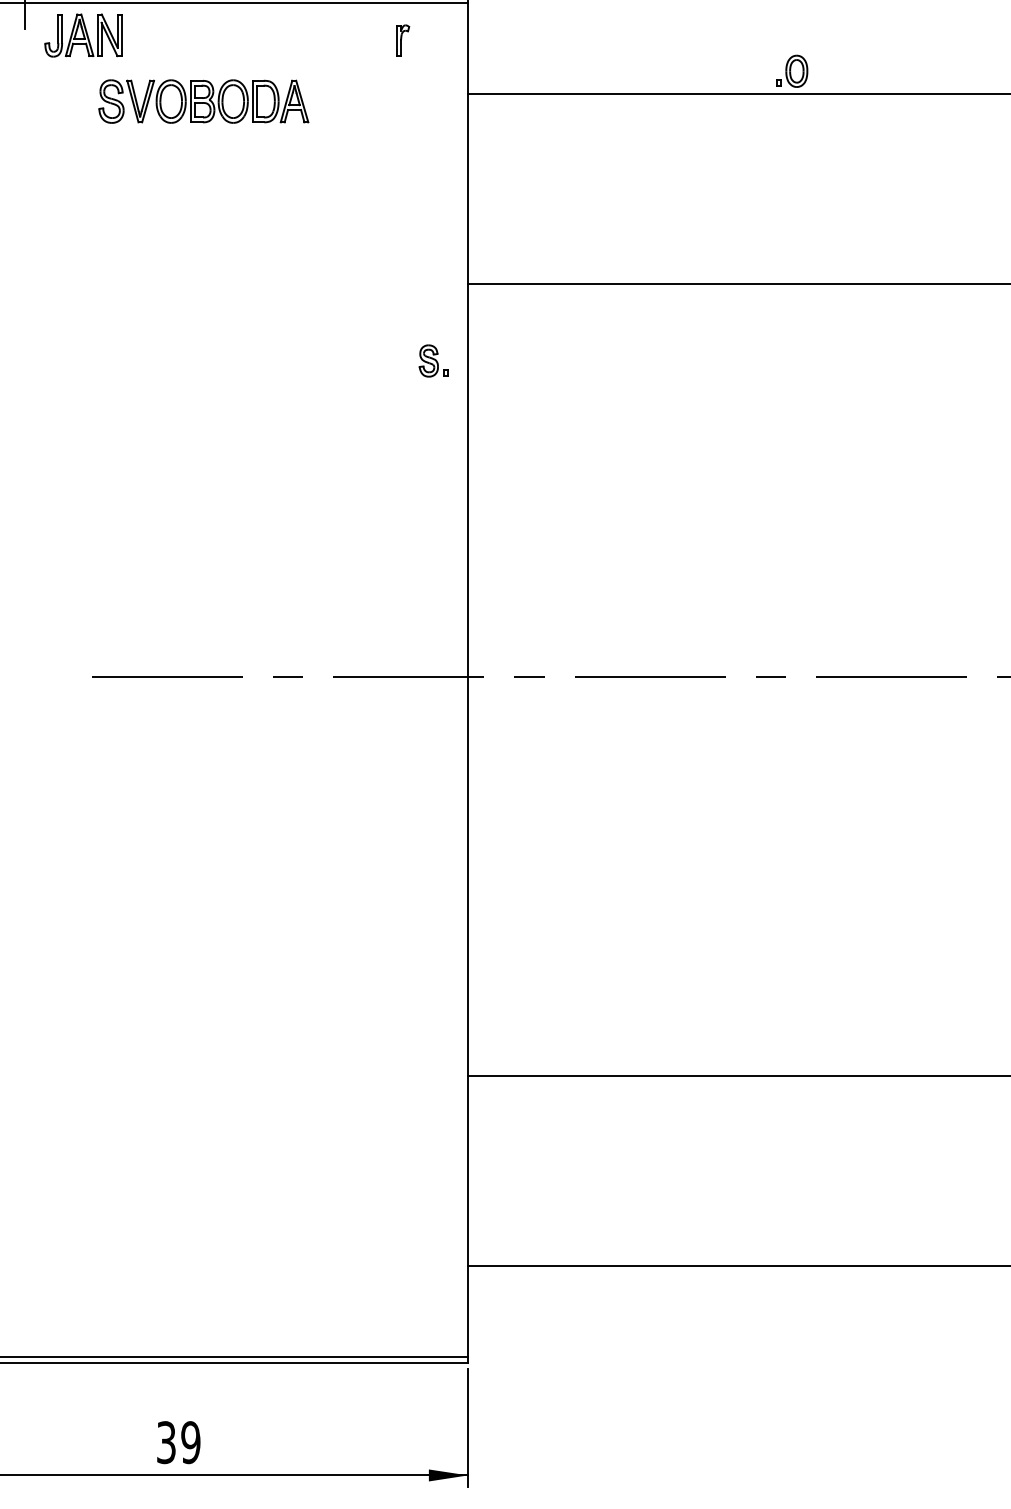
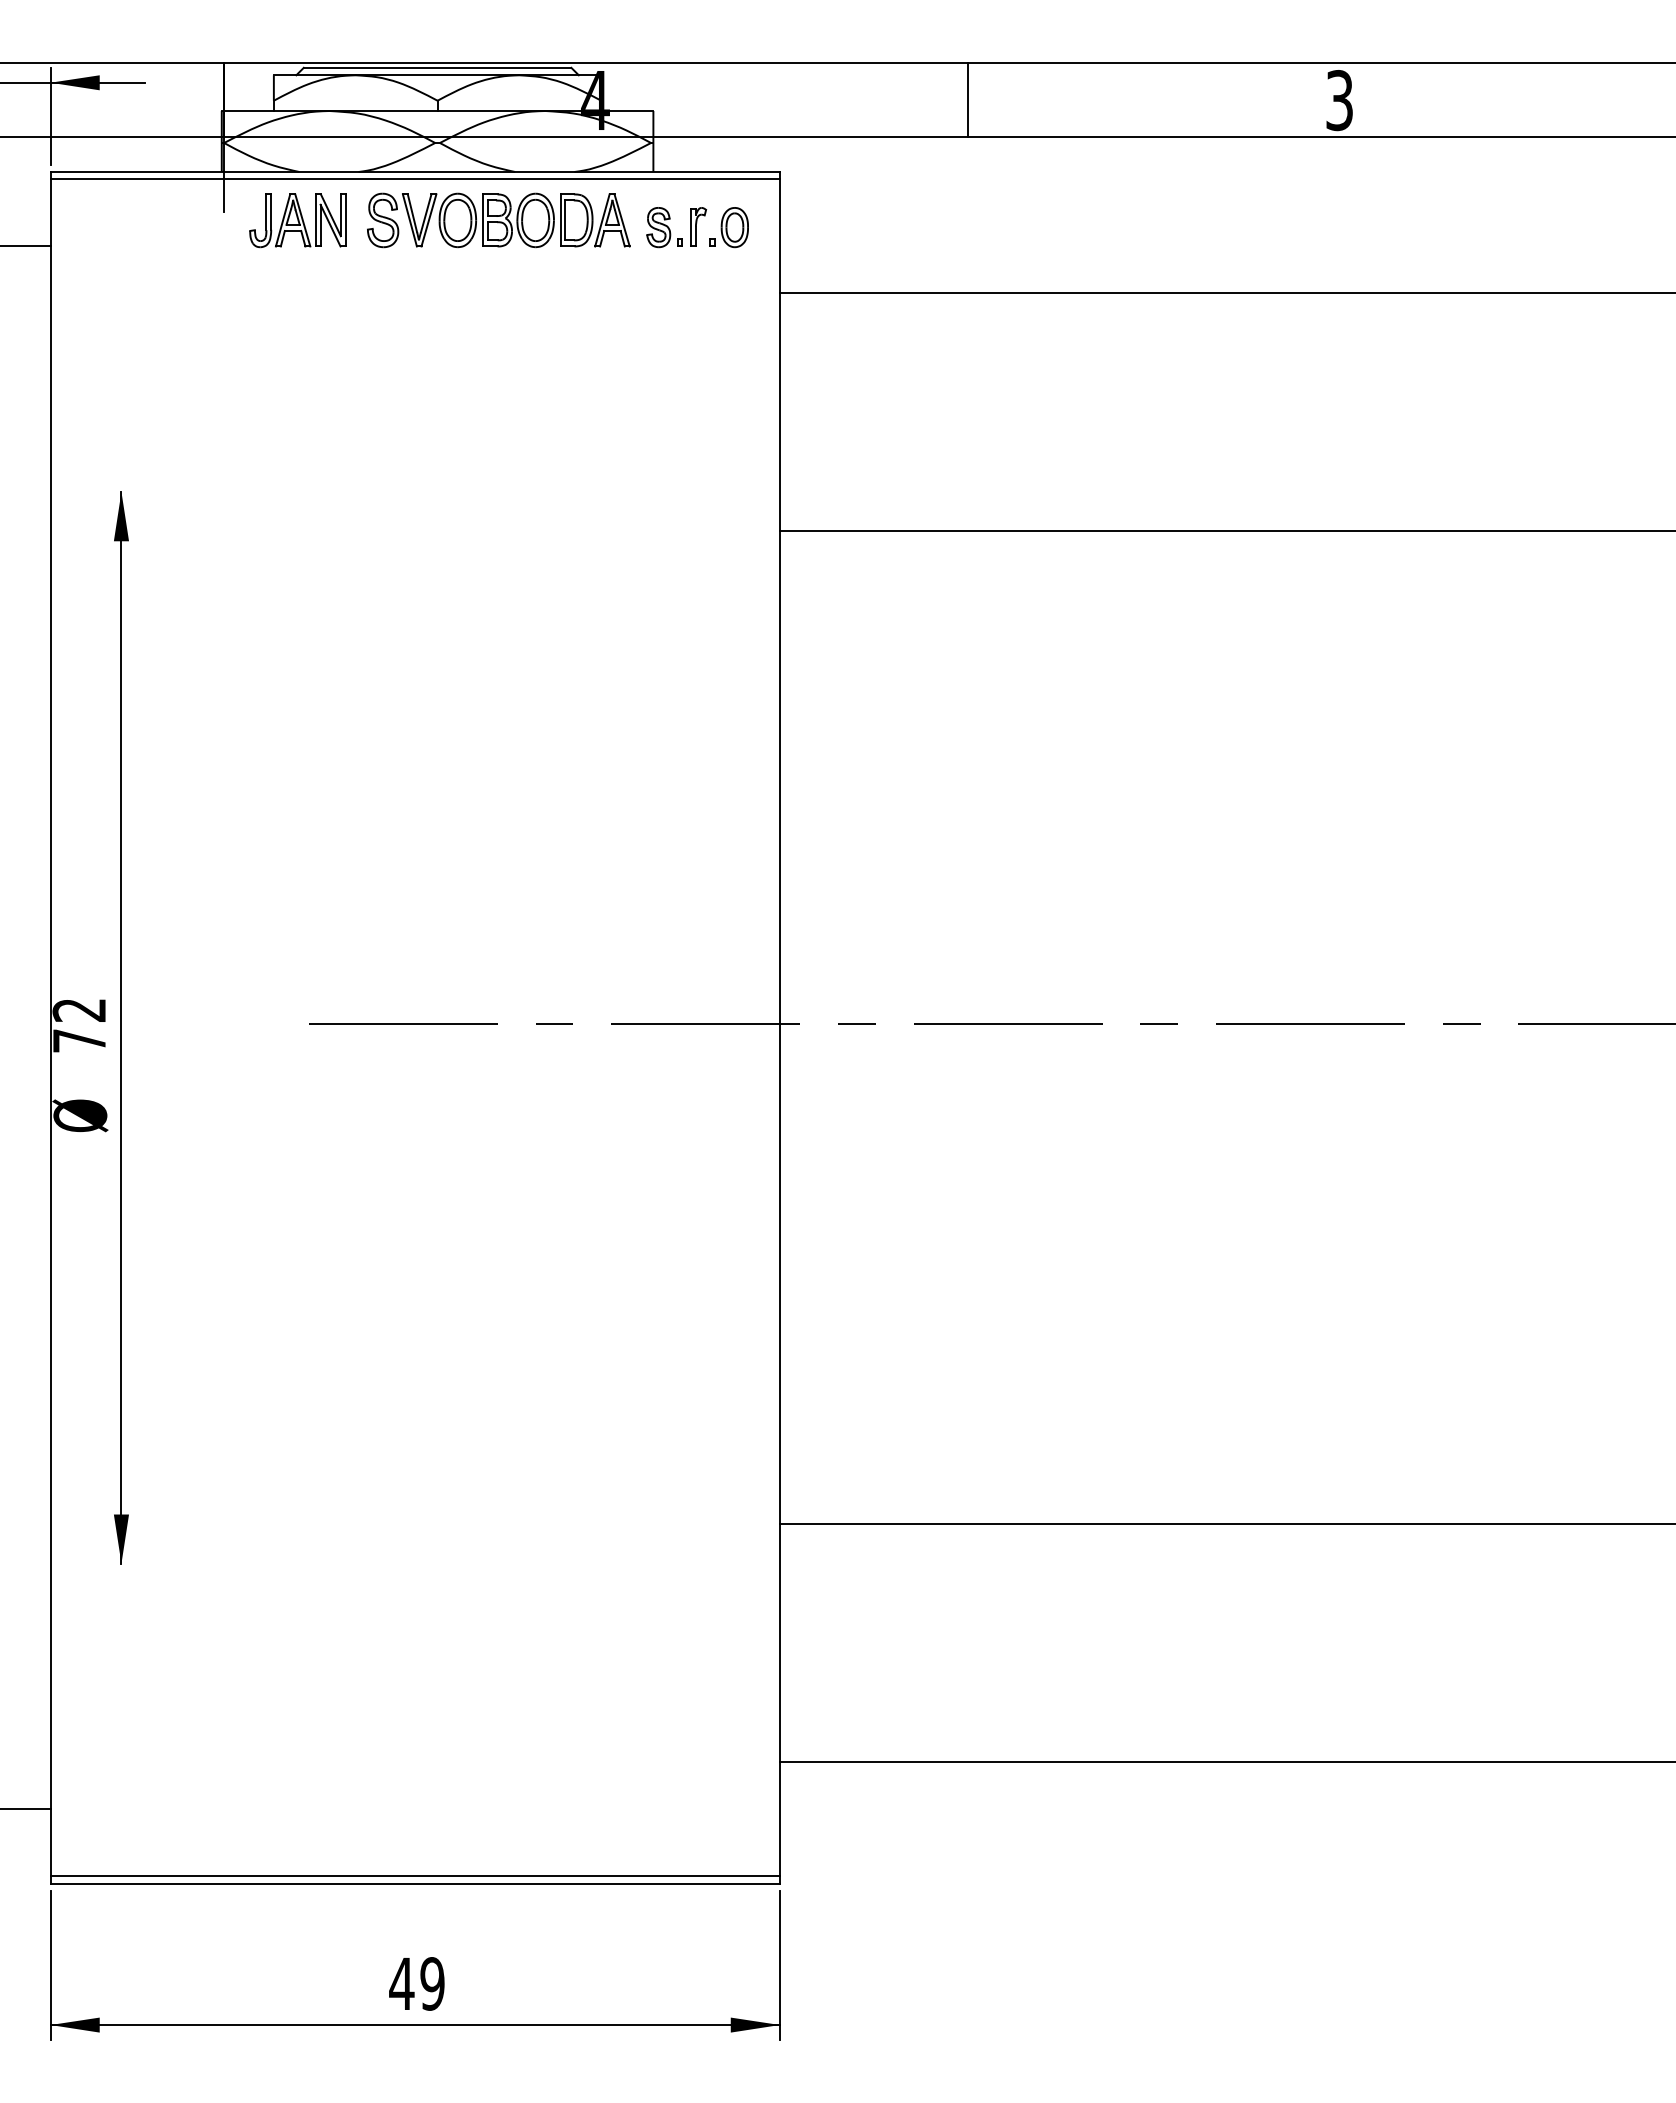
part: (791, 71) -> (728, 227), moved
part: (203, 101) -> (498, 220), moved
part: (433, 360) -> (664, 227), moved
text: (166, 1442) -> (401, 1983), 39 -> 49

